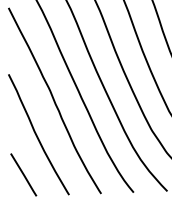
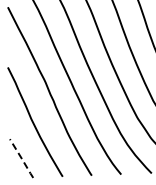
line: (24, 175) -> (22, 159), solid -> dashed

